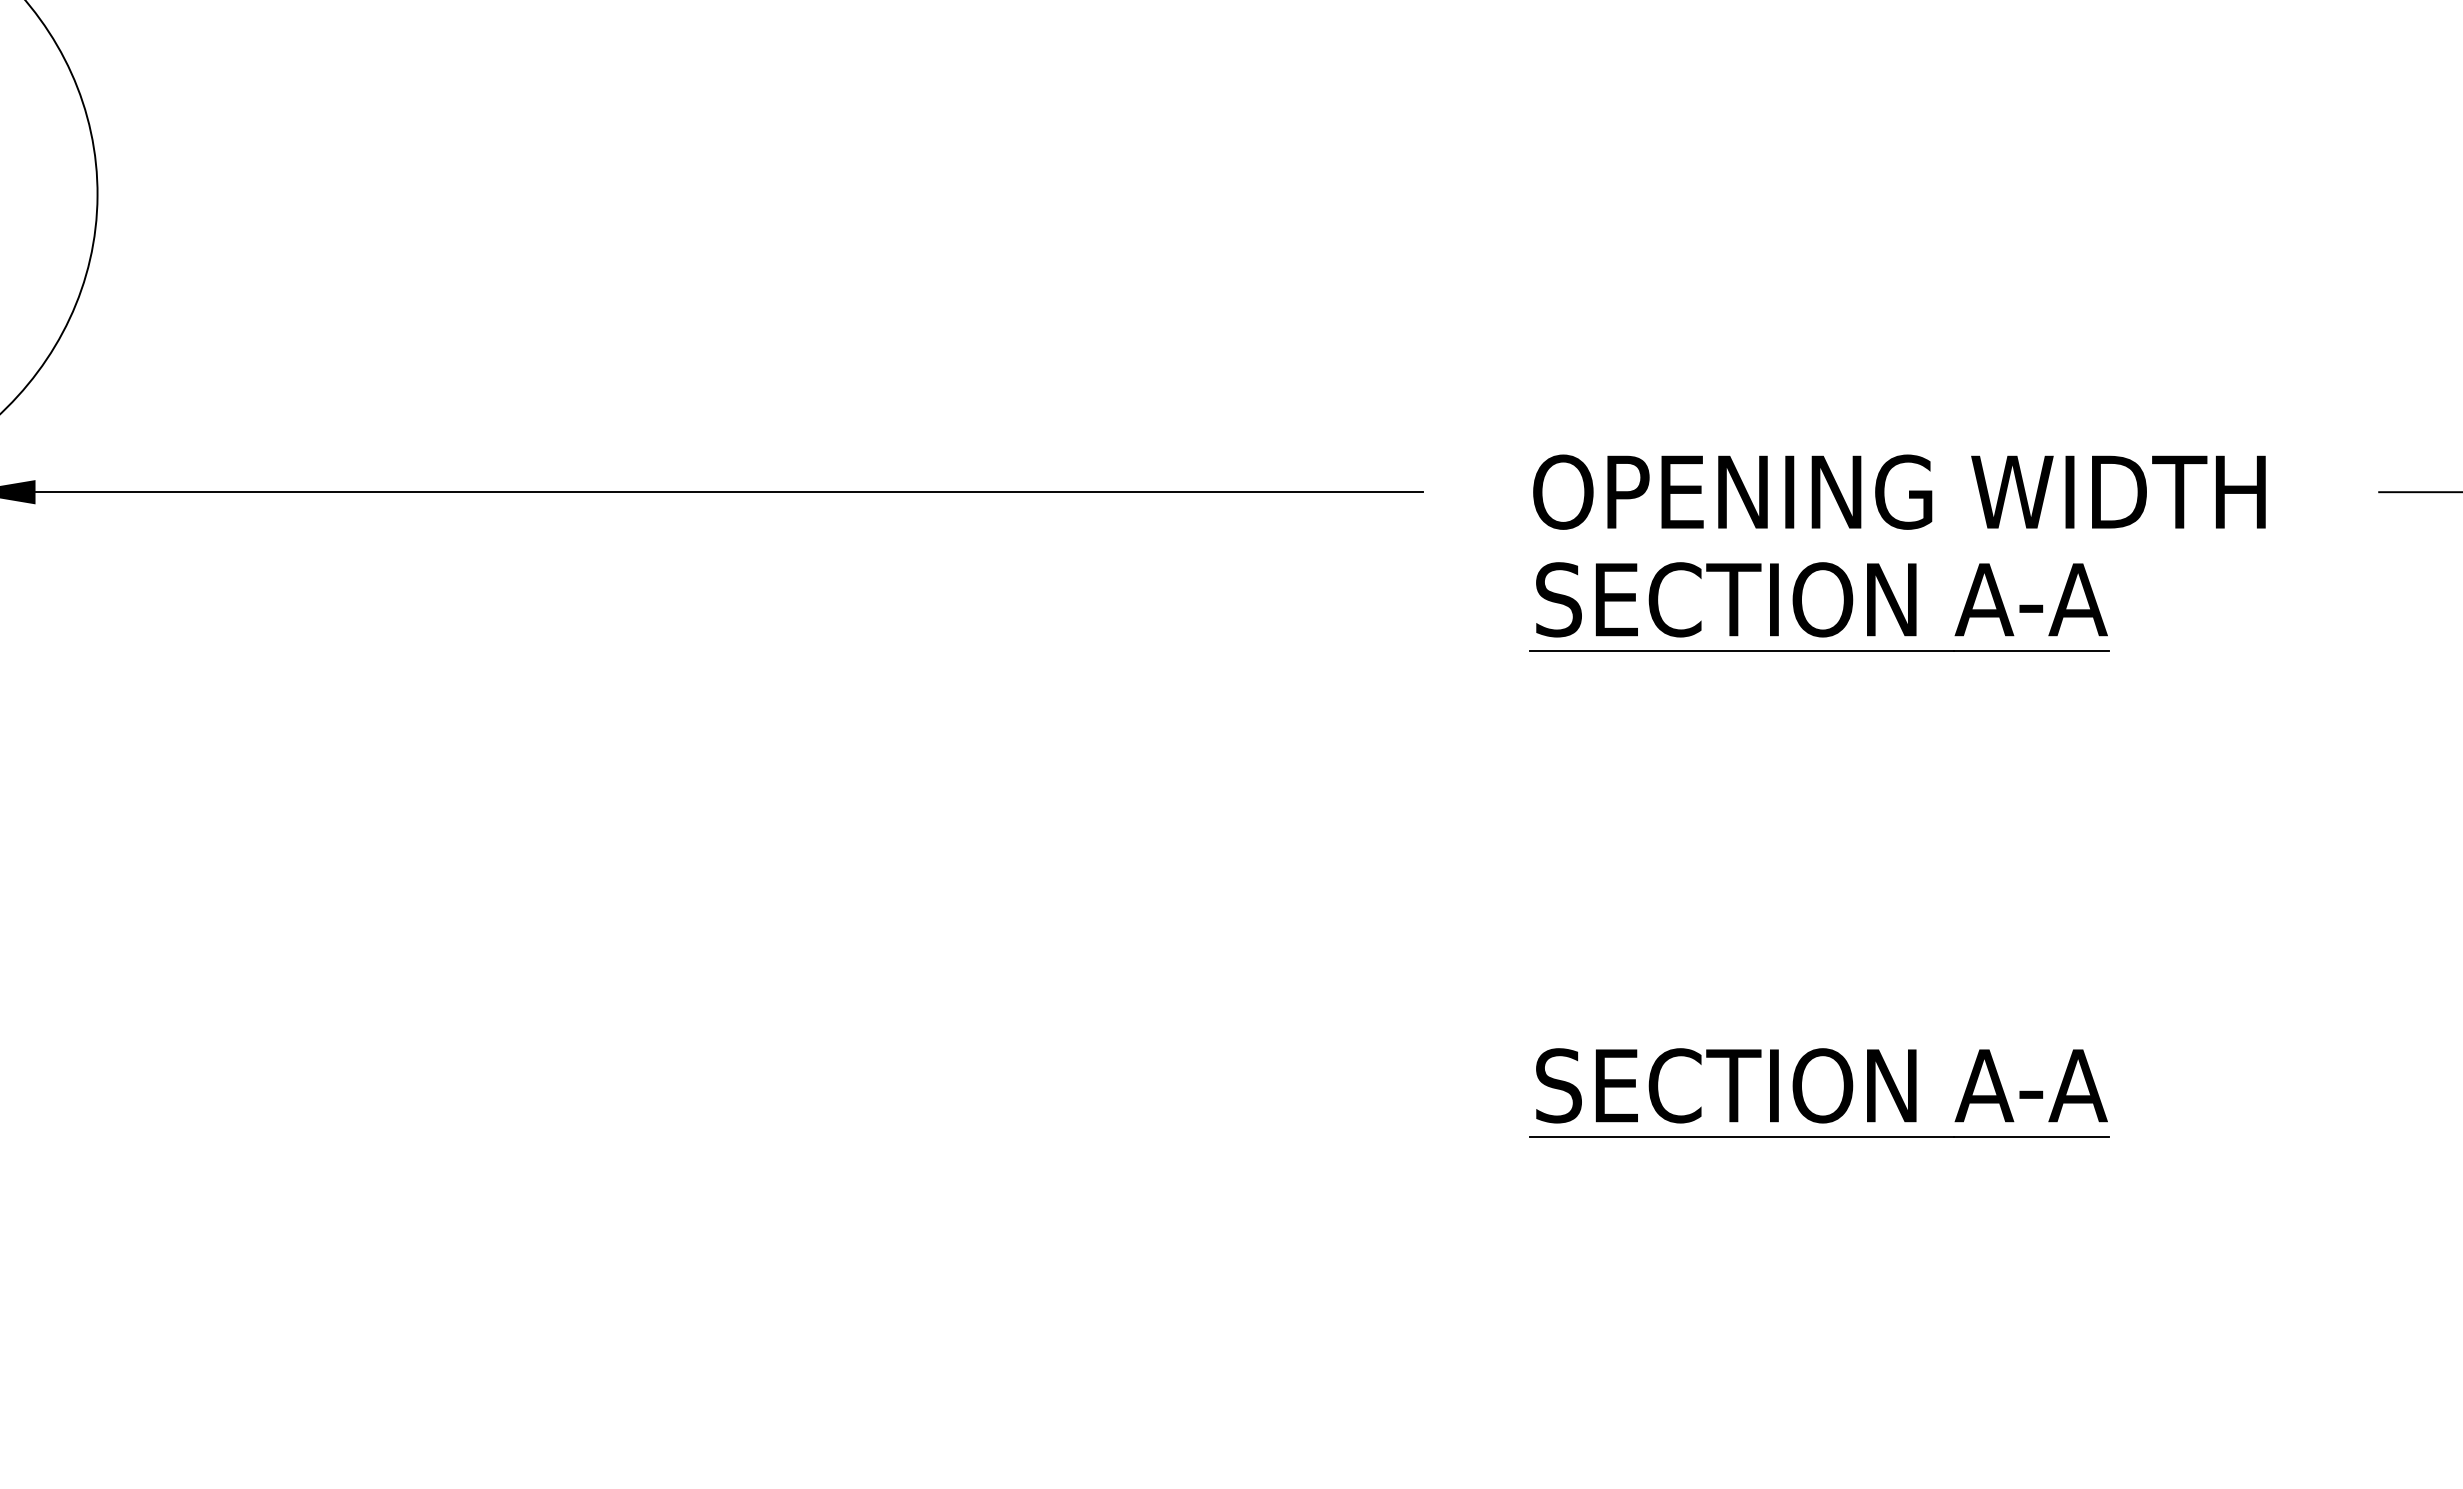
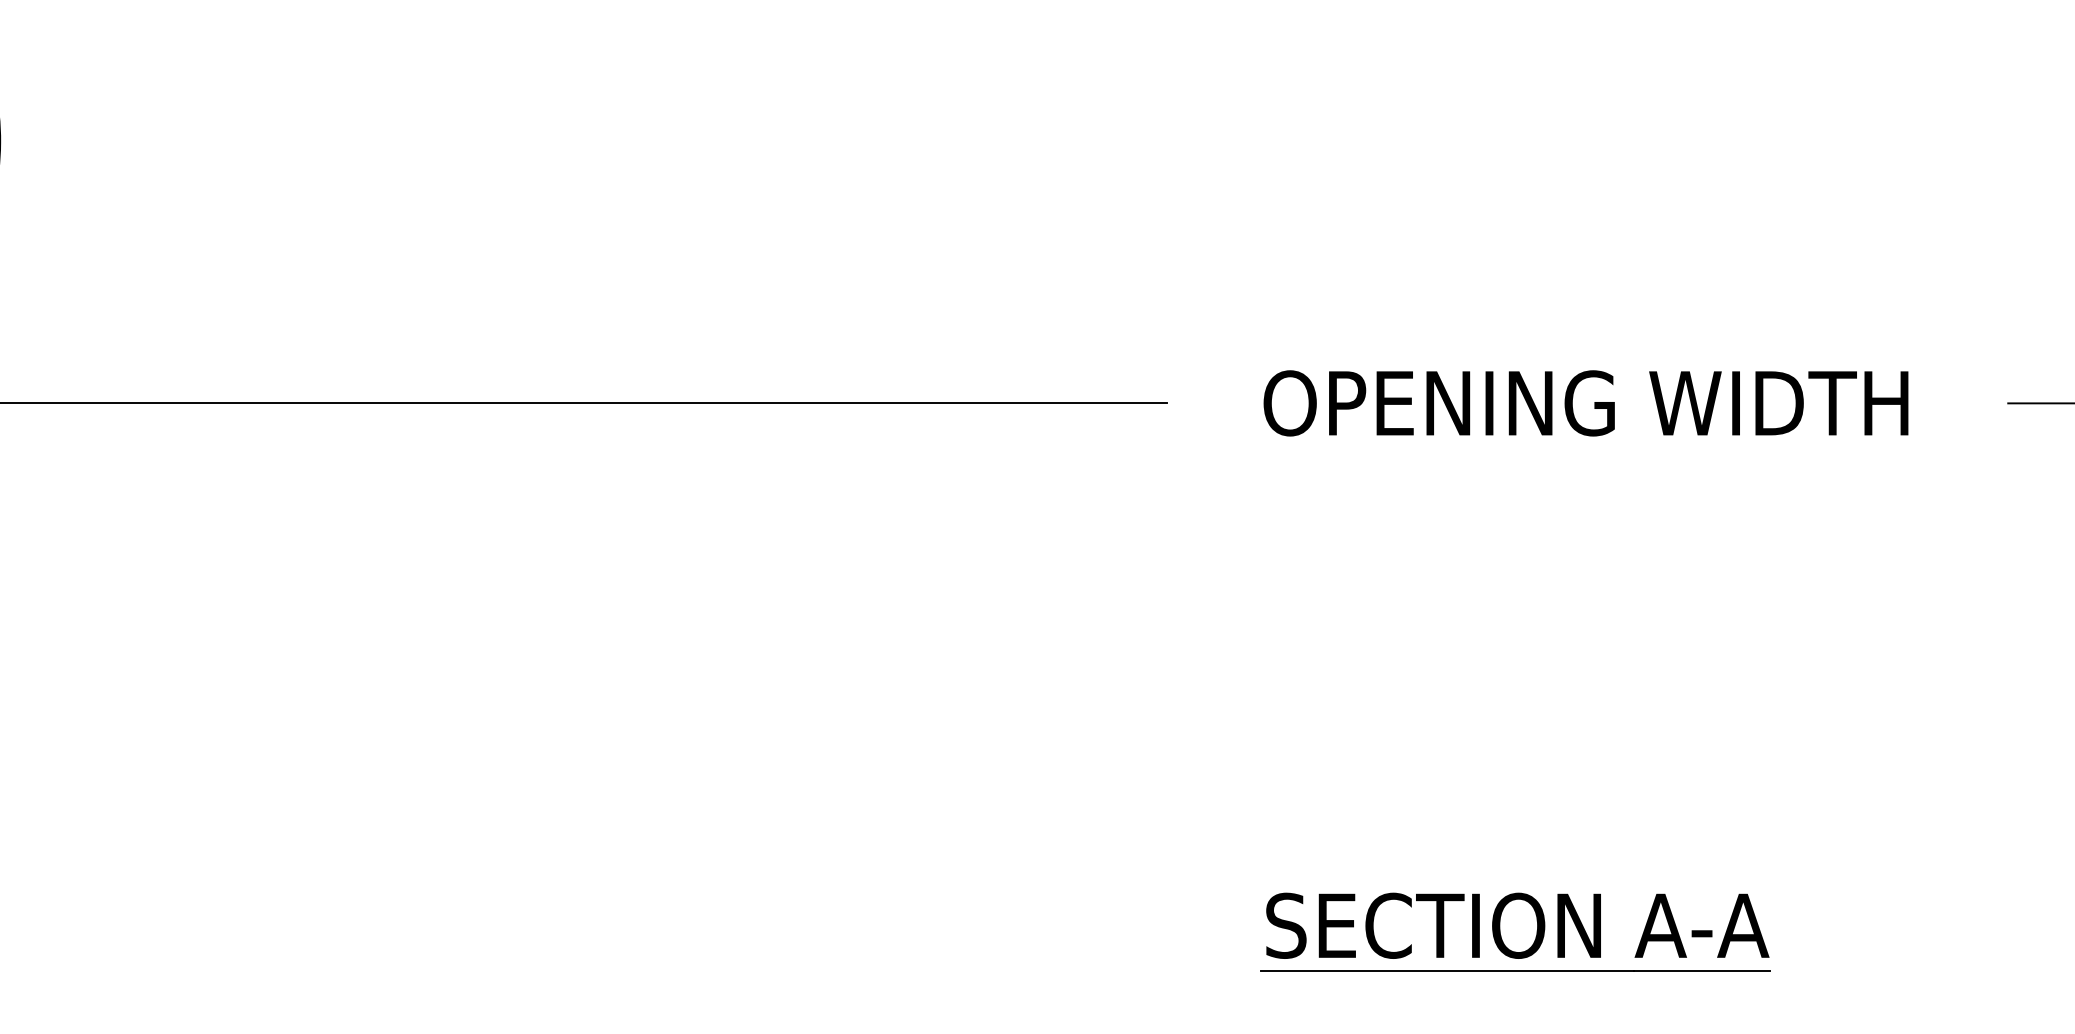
part: (1819, 606) -> (1515, 503), removed

